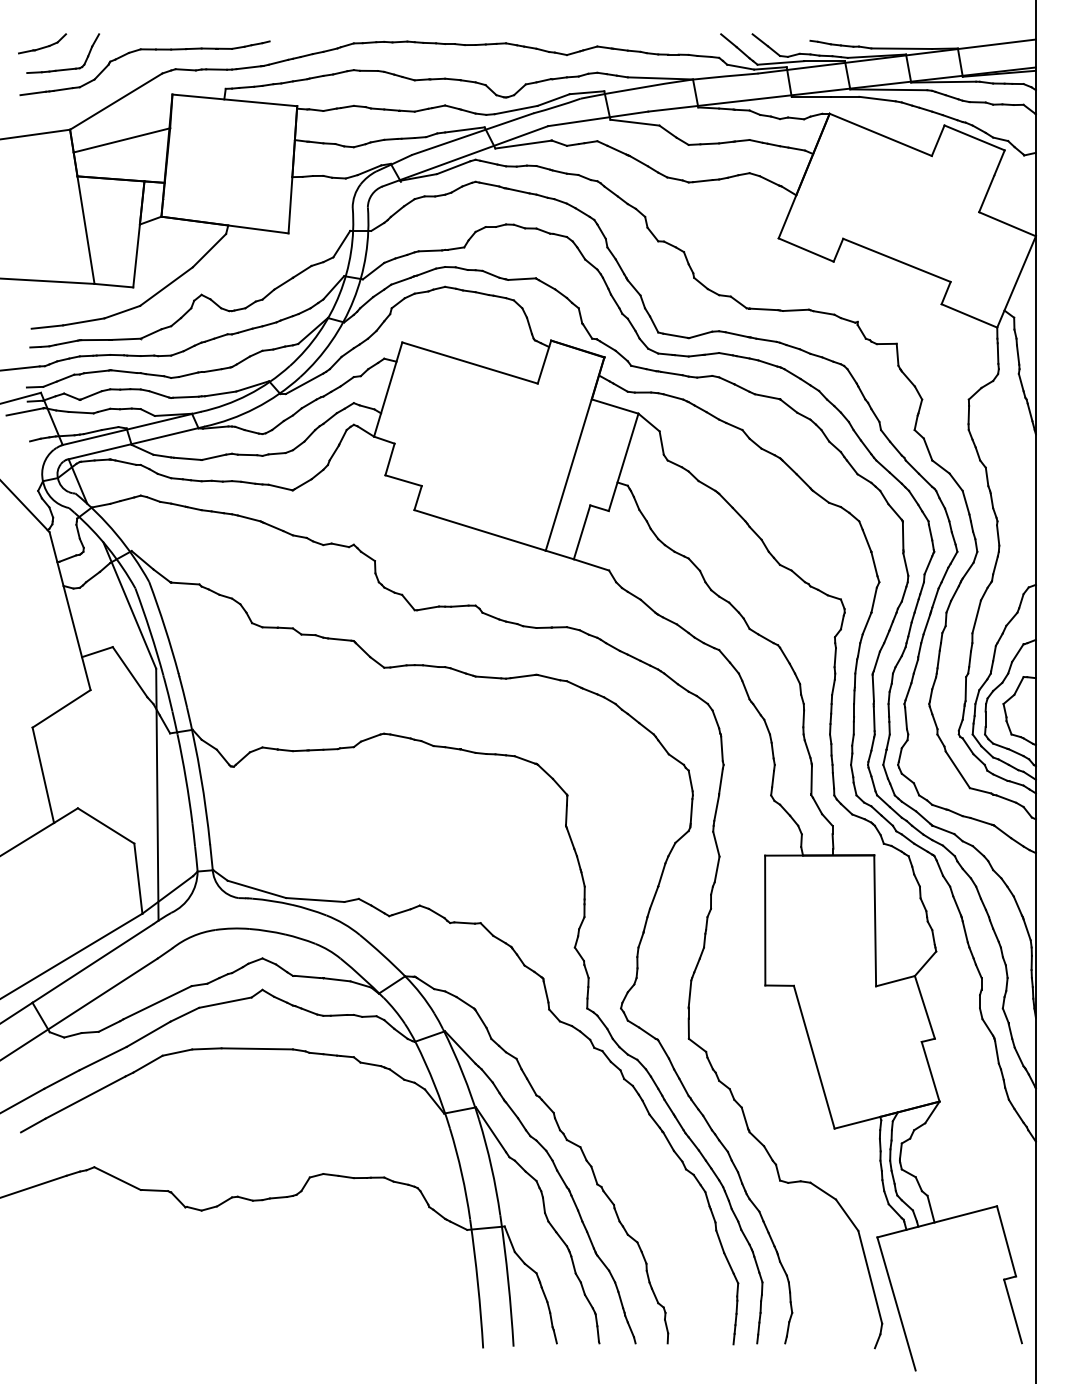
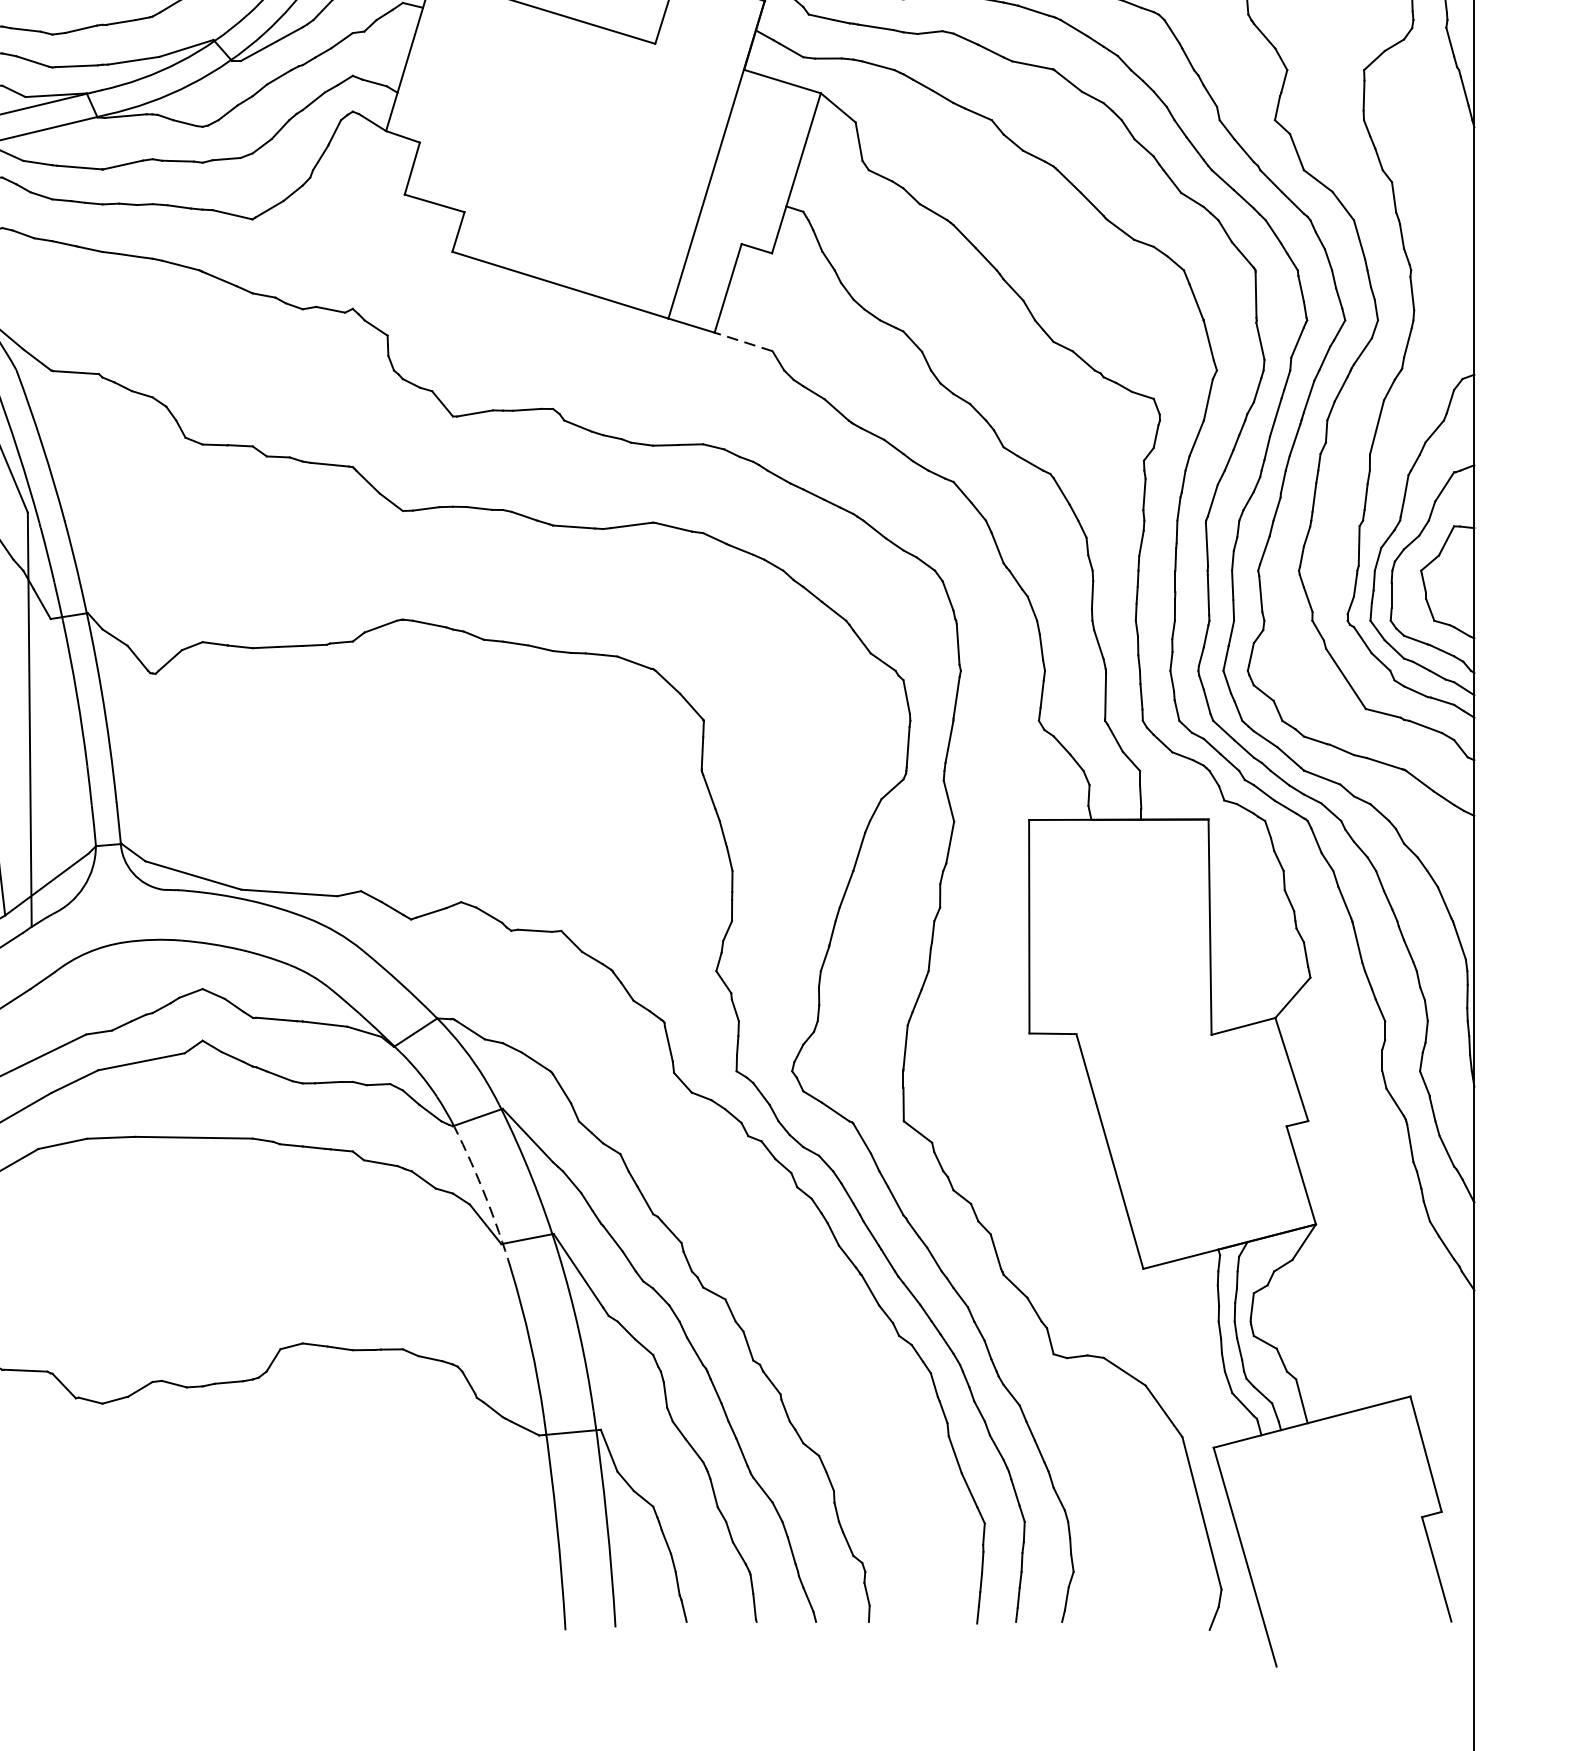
line: (591, 564) -> (743, 341), solid -> dashed
arc: (434, 1084) -> (485, 1196), solid -> dashed

